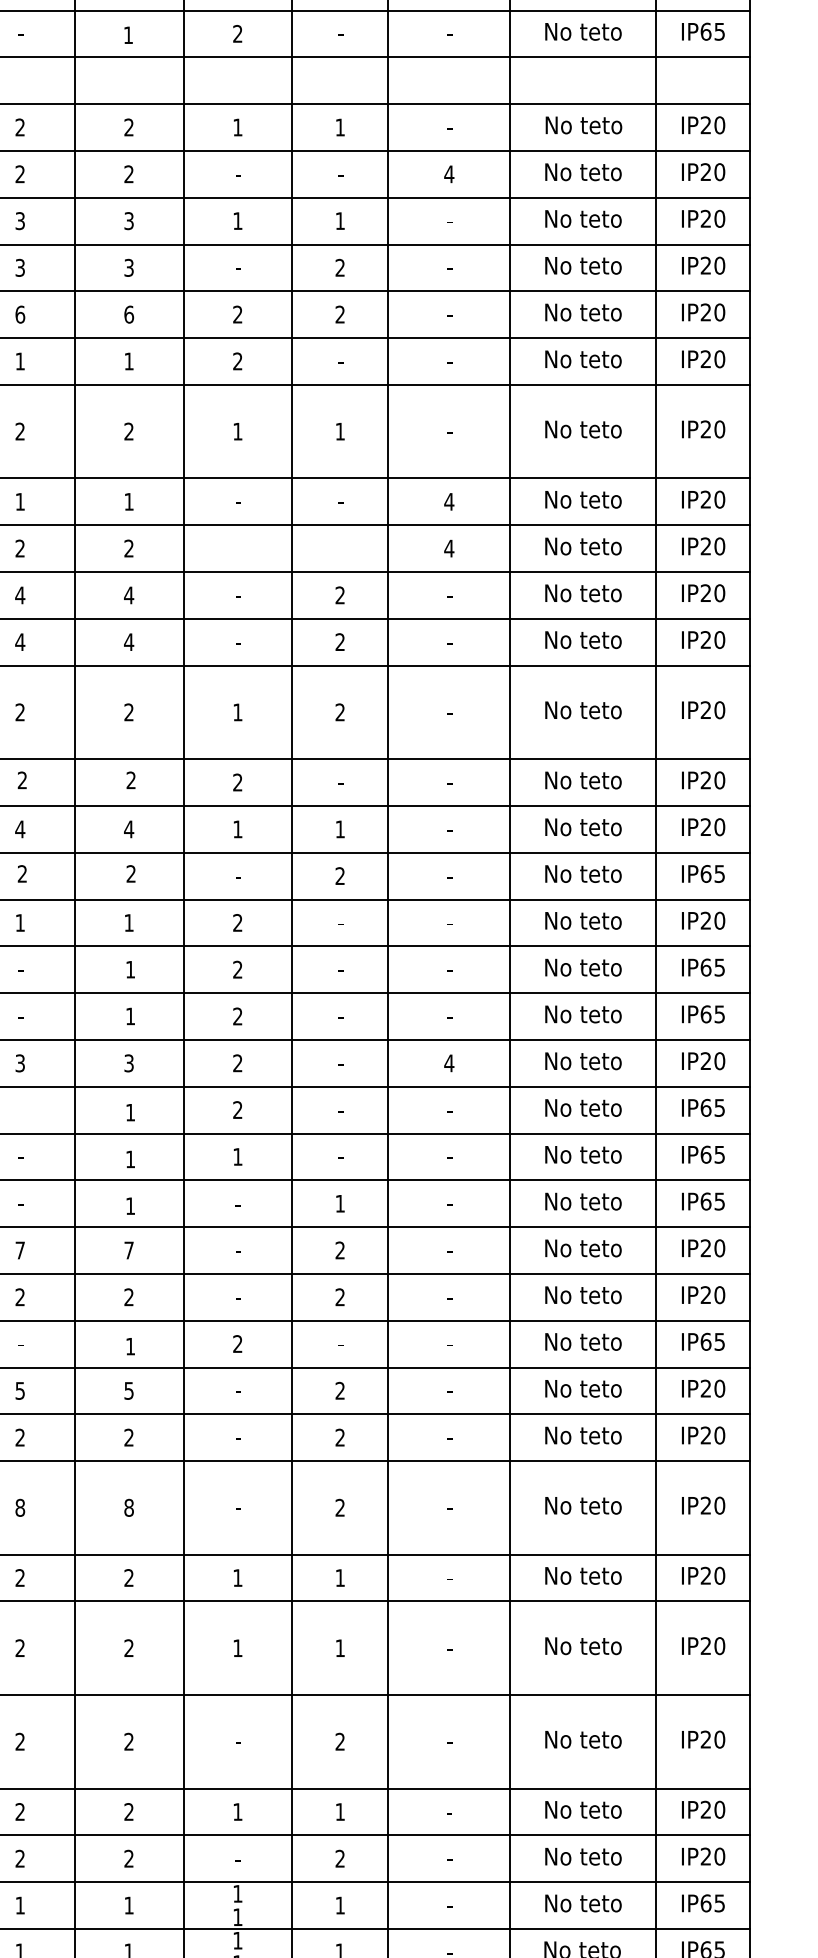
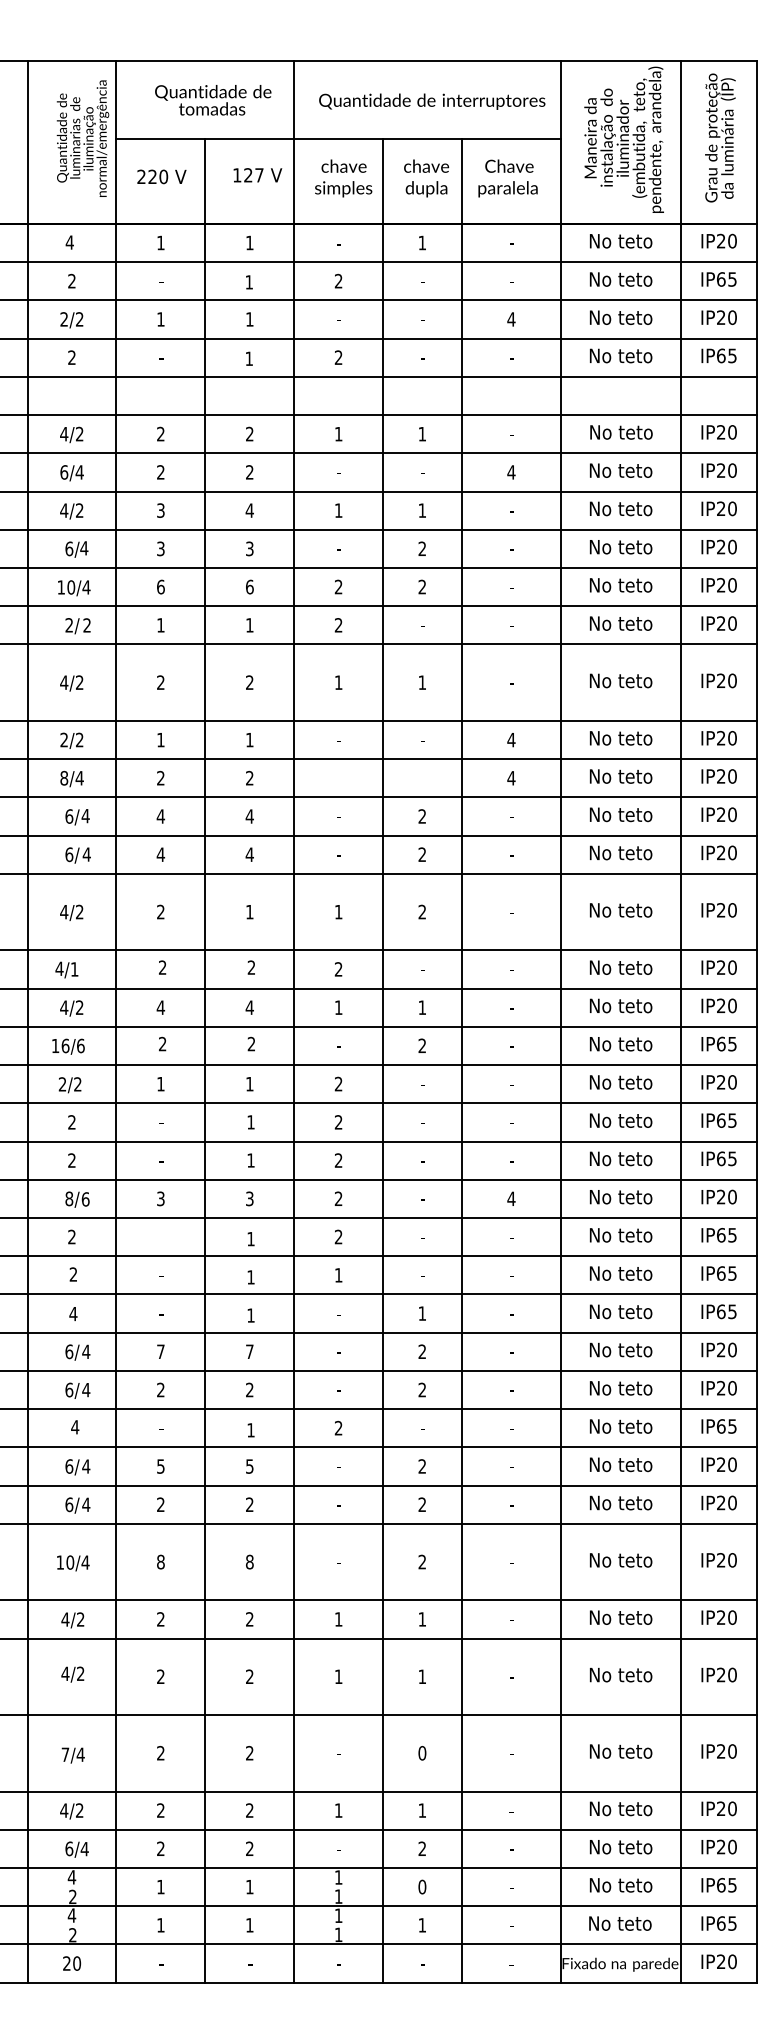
text: (128, 220) -> (249, 510), 3 -> 4
text: (128, 711) -> (249, 911), 2 -> 1
text: (340, 1742) -> (422, 1753), 2 -> 0
text: (340, 1904) -> (422, 1886), 1 -> 0

